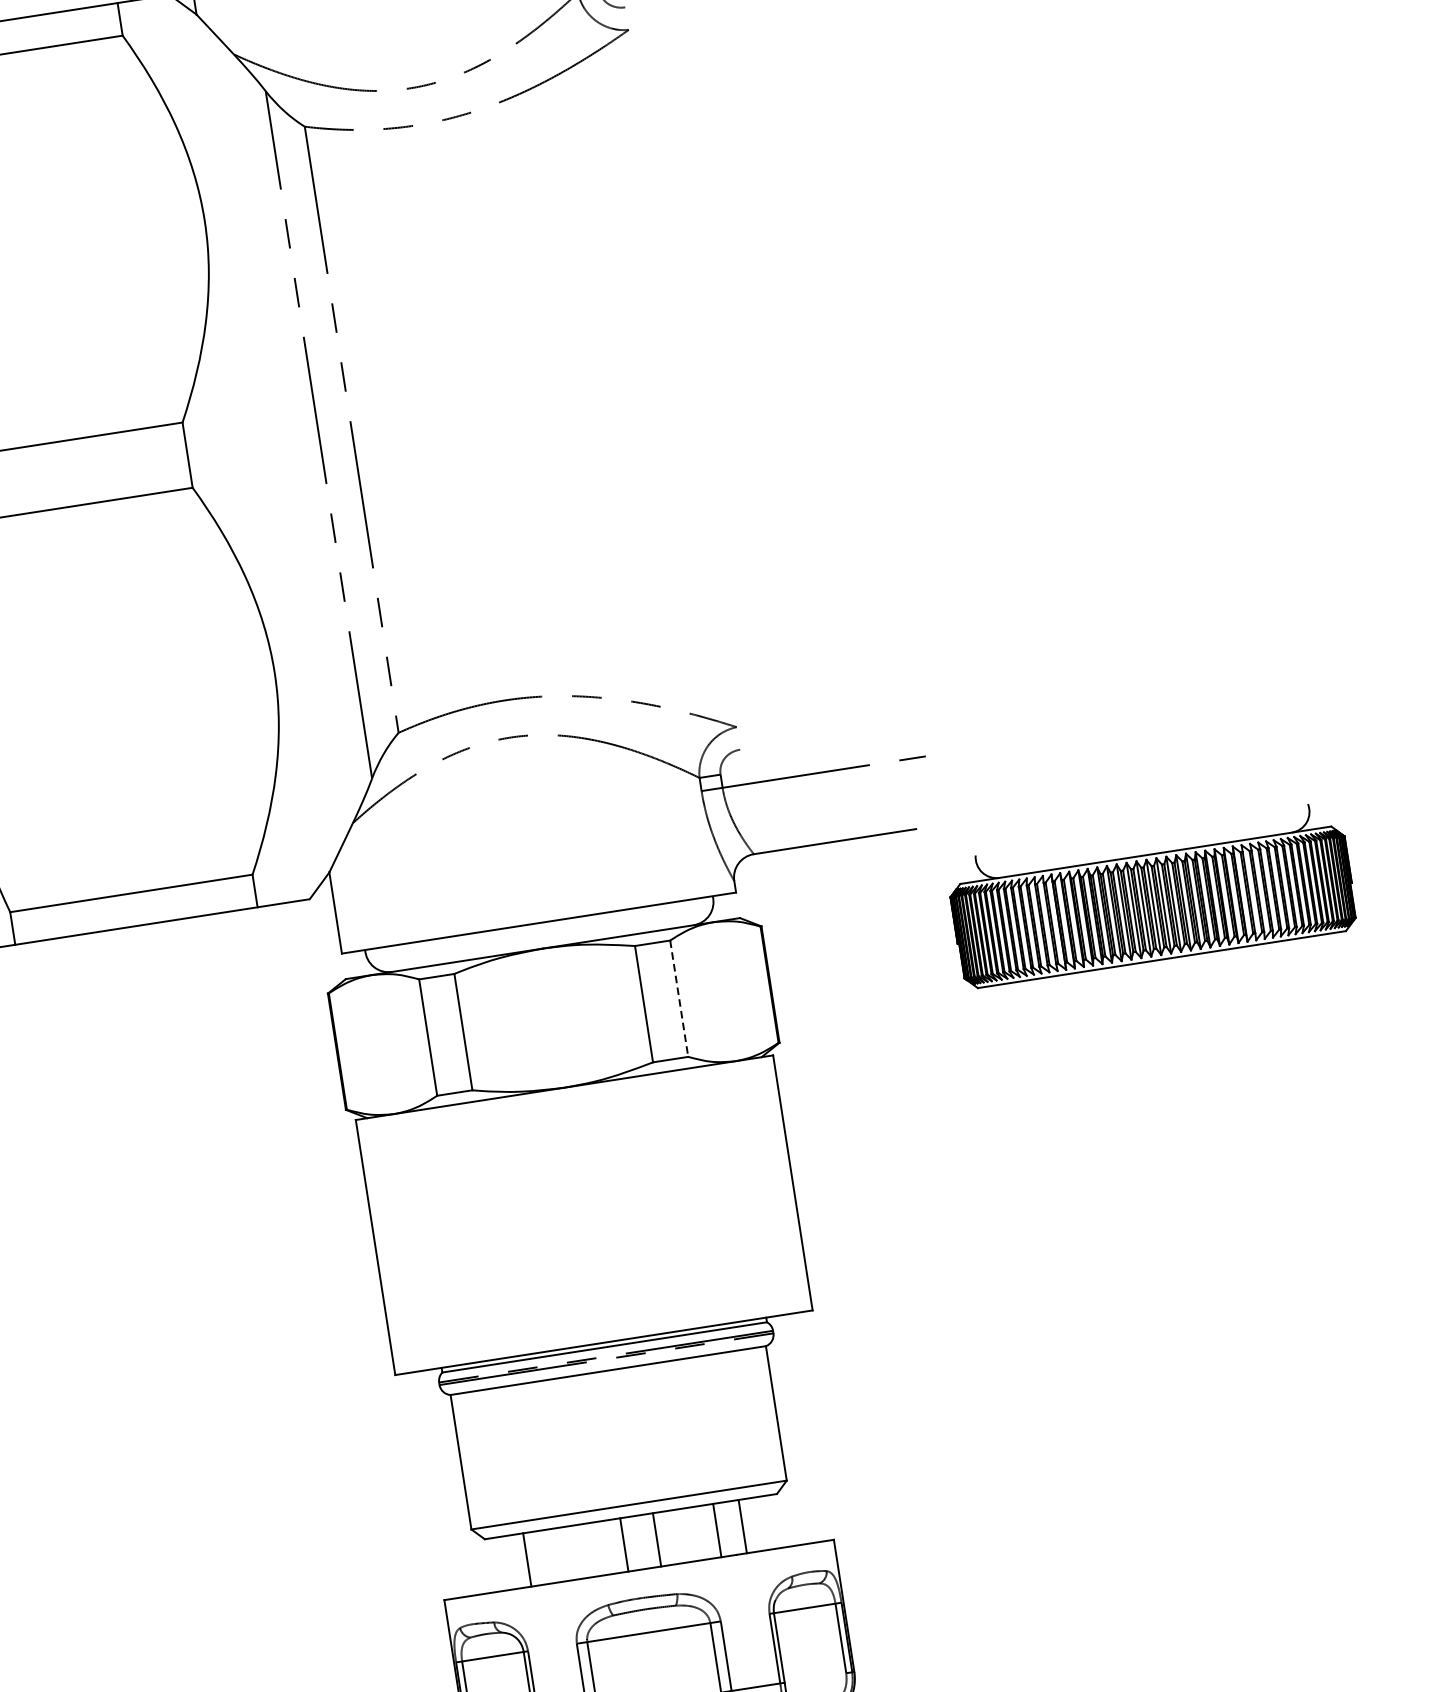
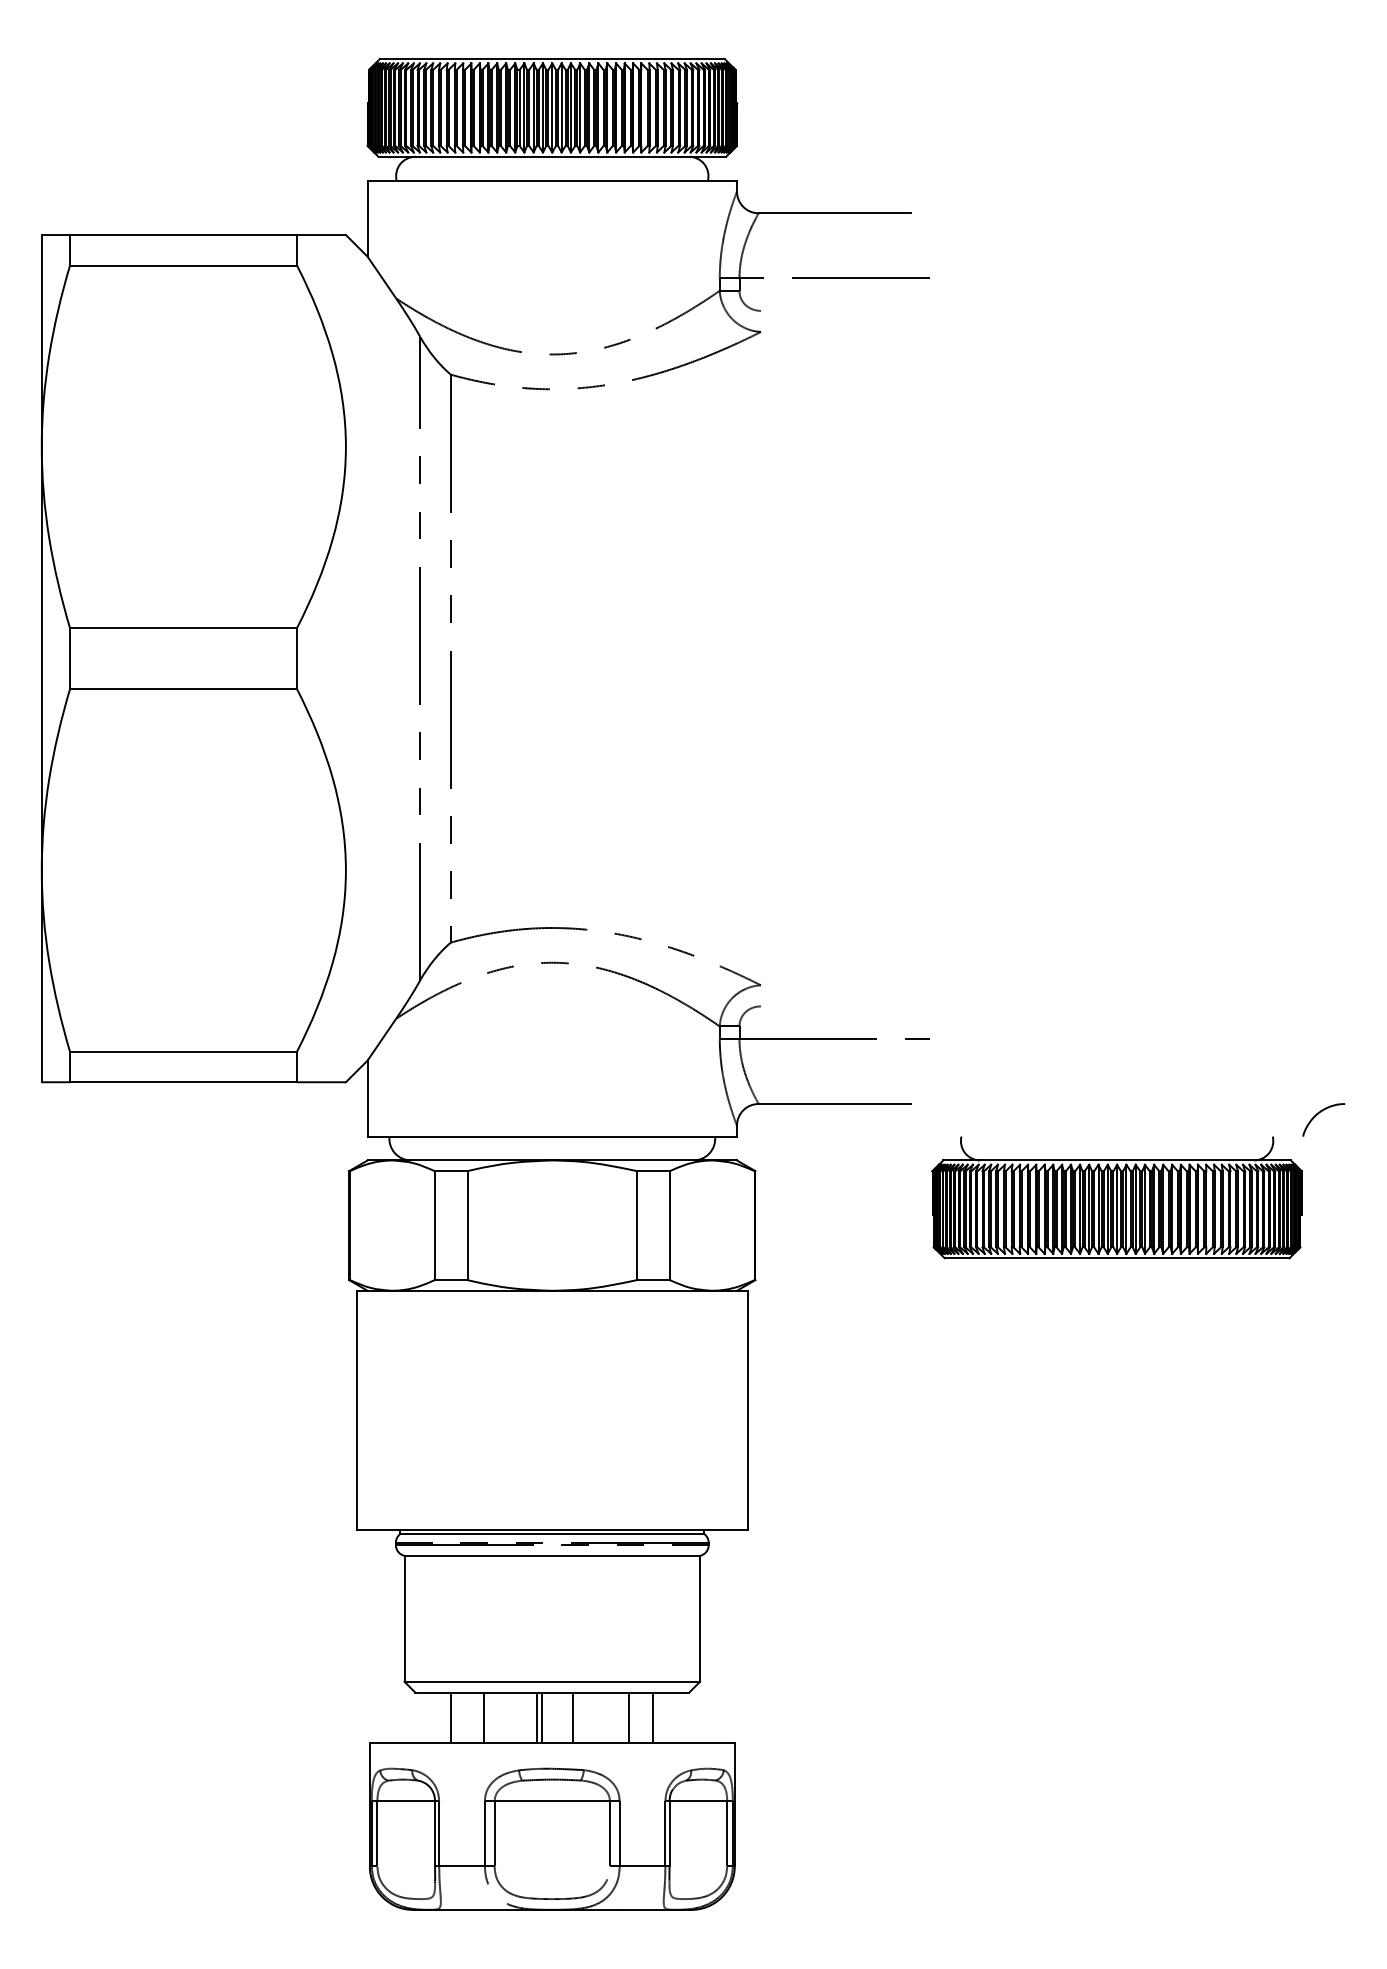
curve: (1353, 772) -> (1318, 1114), added
line: (678, 998) -> (669, 1225), dashed -> solid
line: (619, 1545) -> (537, 1717), added
line: (561, 1554) -> (483, 1717), added

